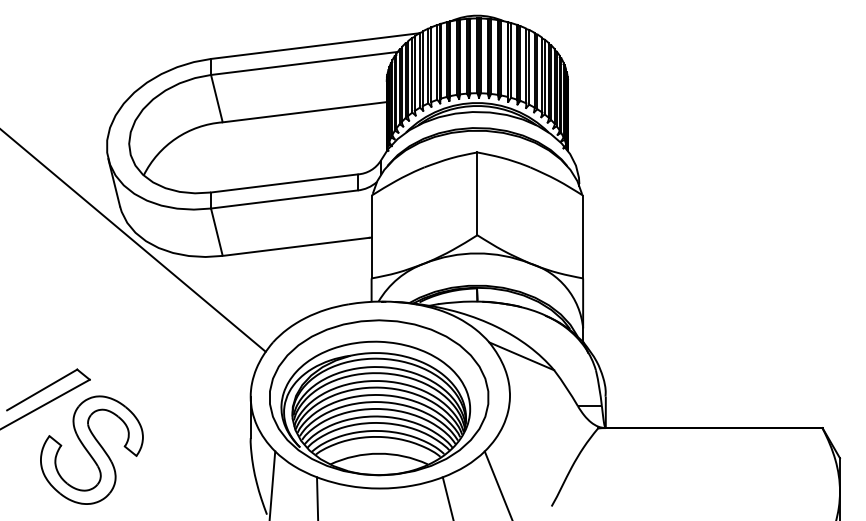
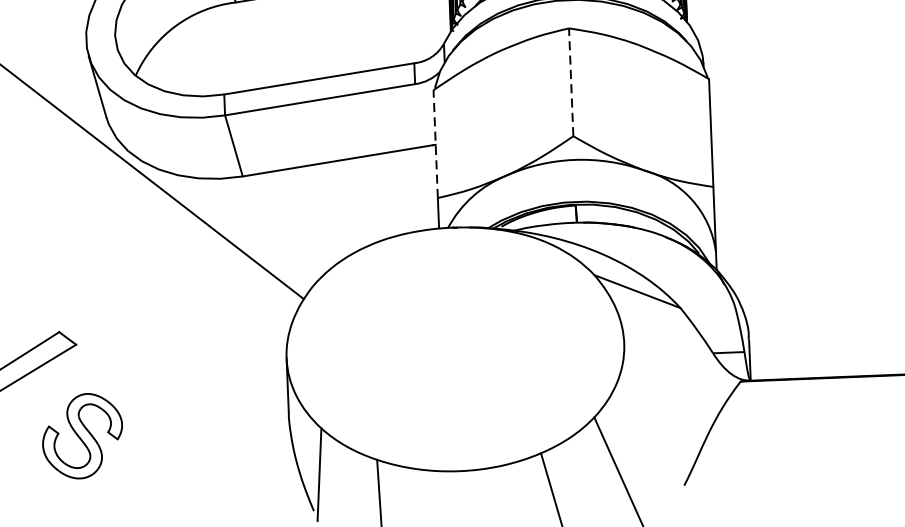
line: (477, 193) -> (571, 81), solid -> dashed
line: (371, 236) -> (435, 143), solid -> dashed
part: (379, 397) -> (454, 352), removed
part: (91, 449) -> (81, 435), size x0.6

